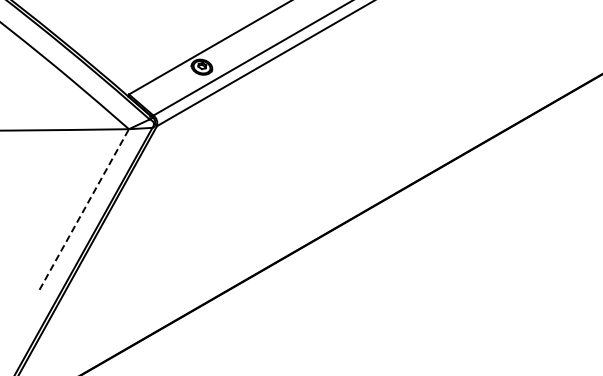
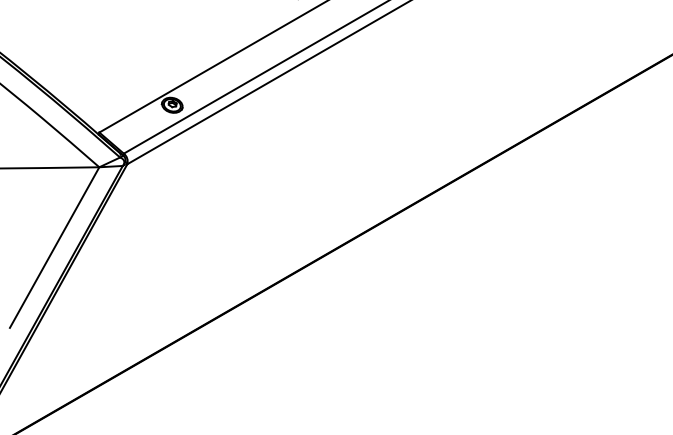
line: (84, 209) -> (54, 247), dashed -> solid

